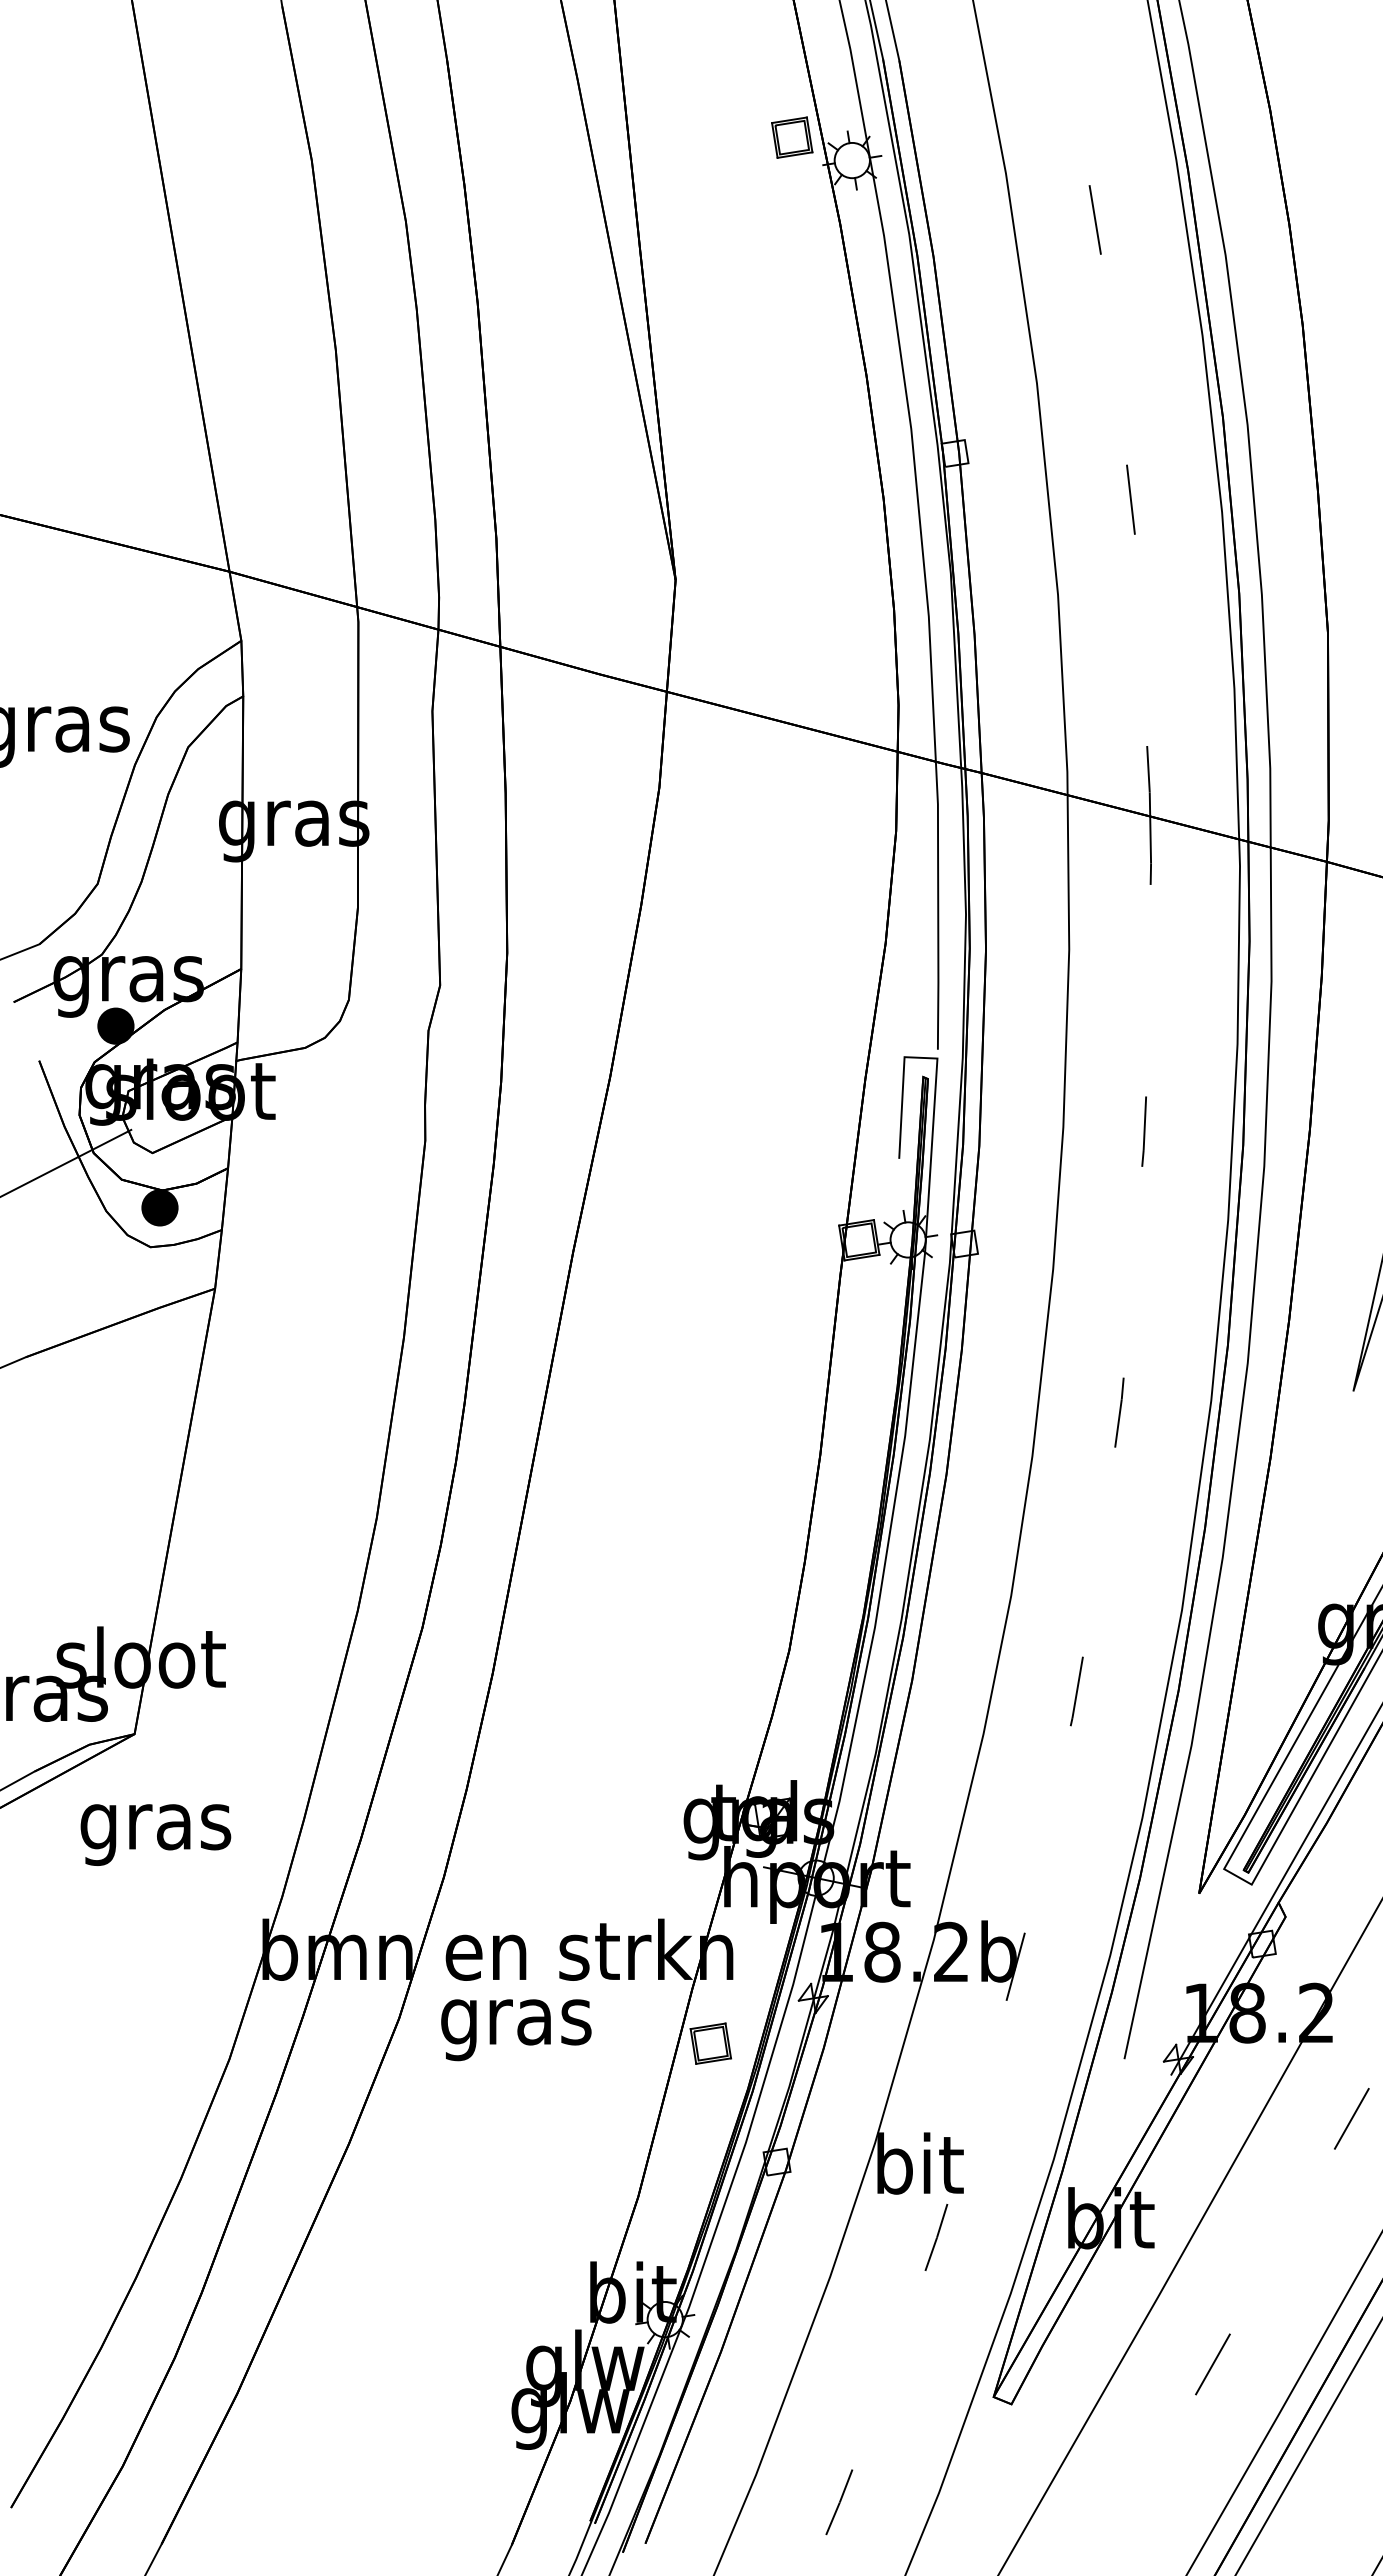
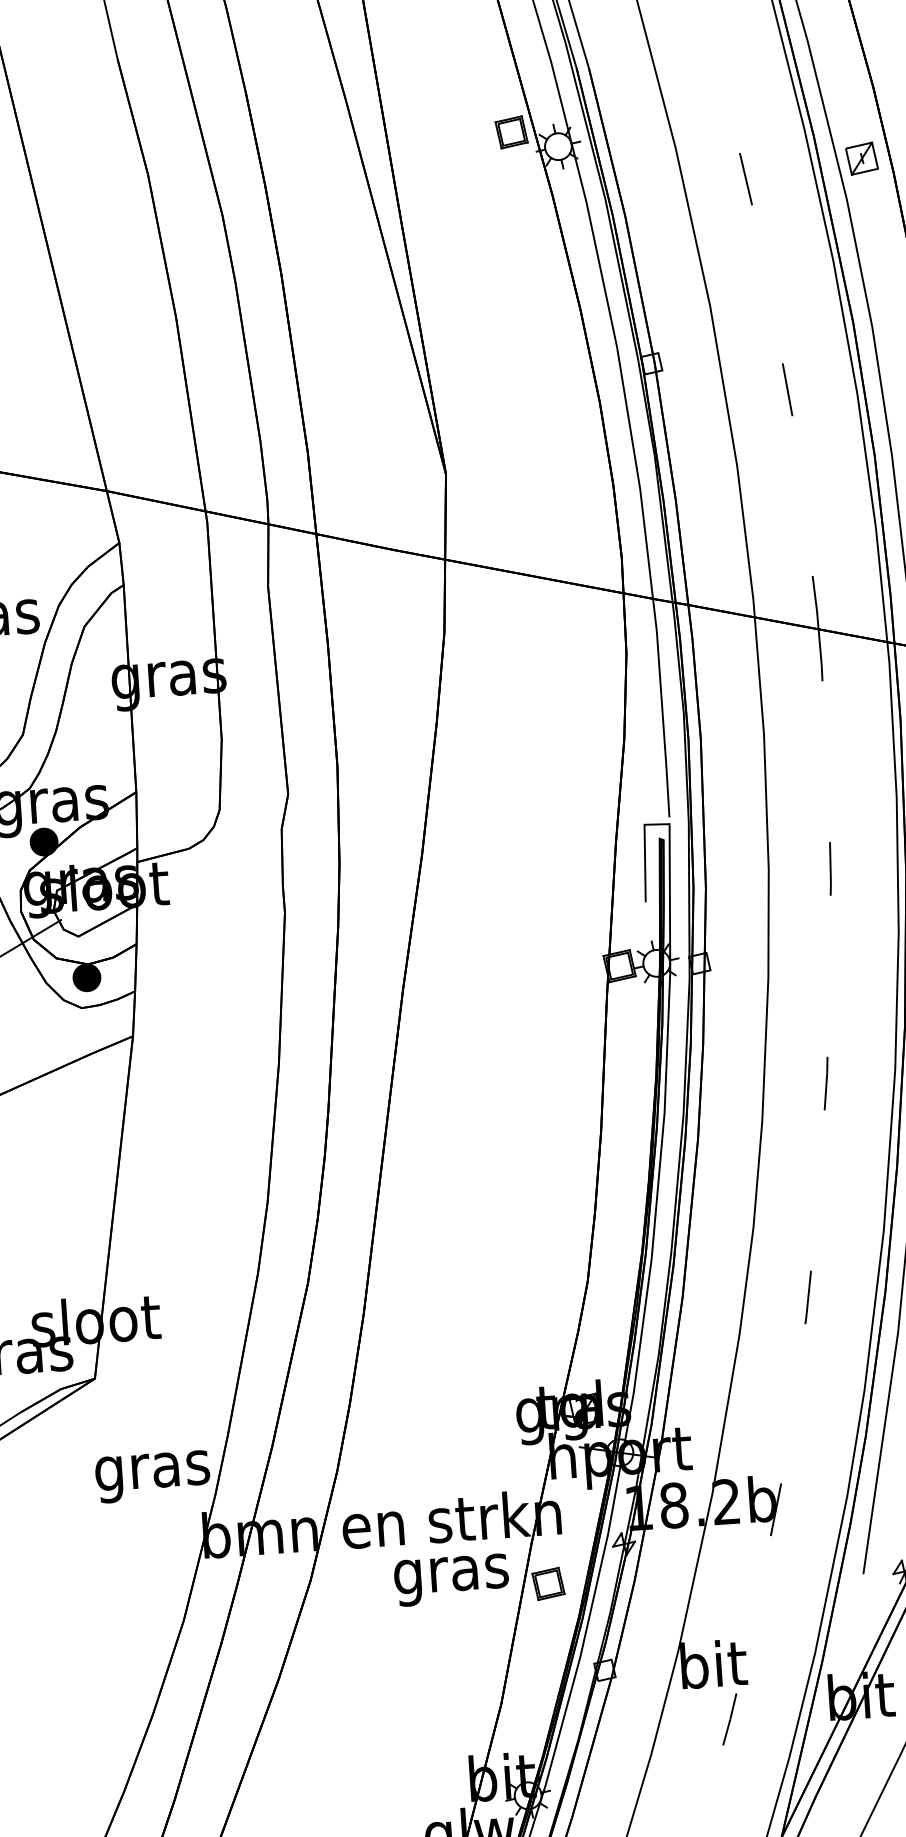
part: (1249, 203) -> (862, 158), added
text: (155, 1834) -> (152, 1476), moved
text: (516, 2030) -> (451, 1580), moved

